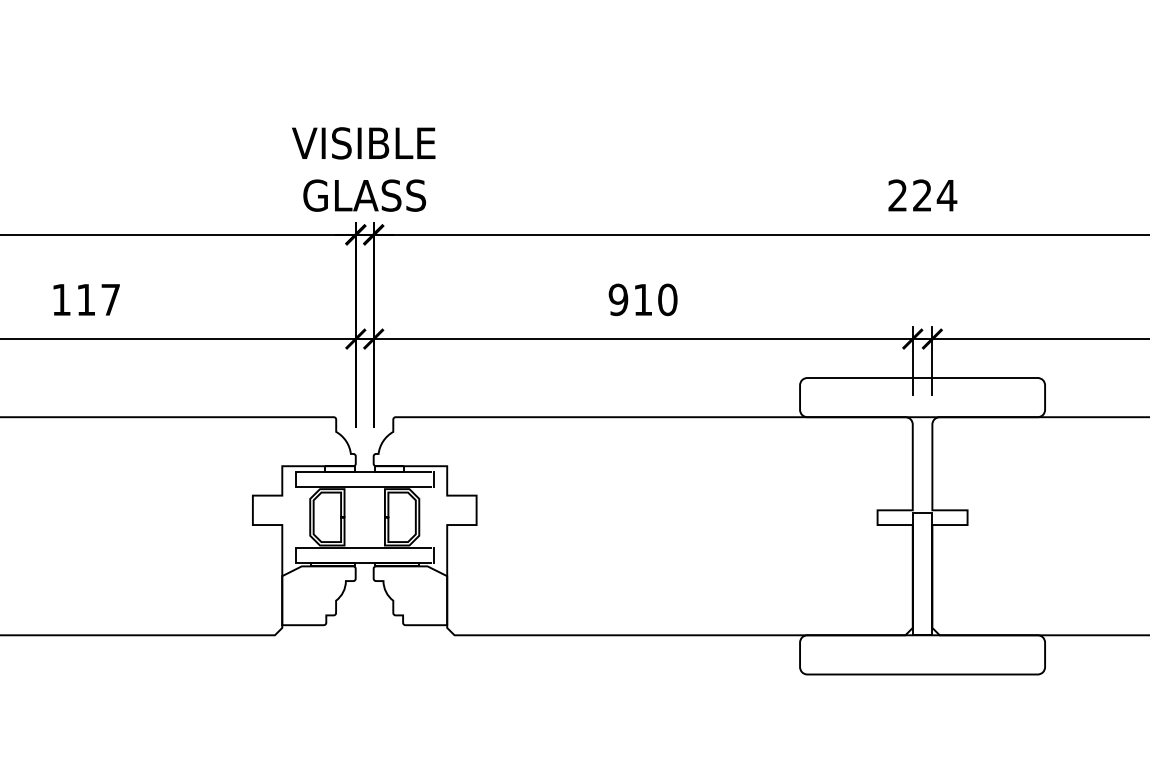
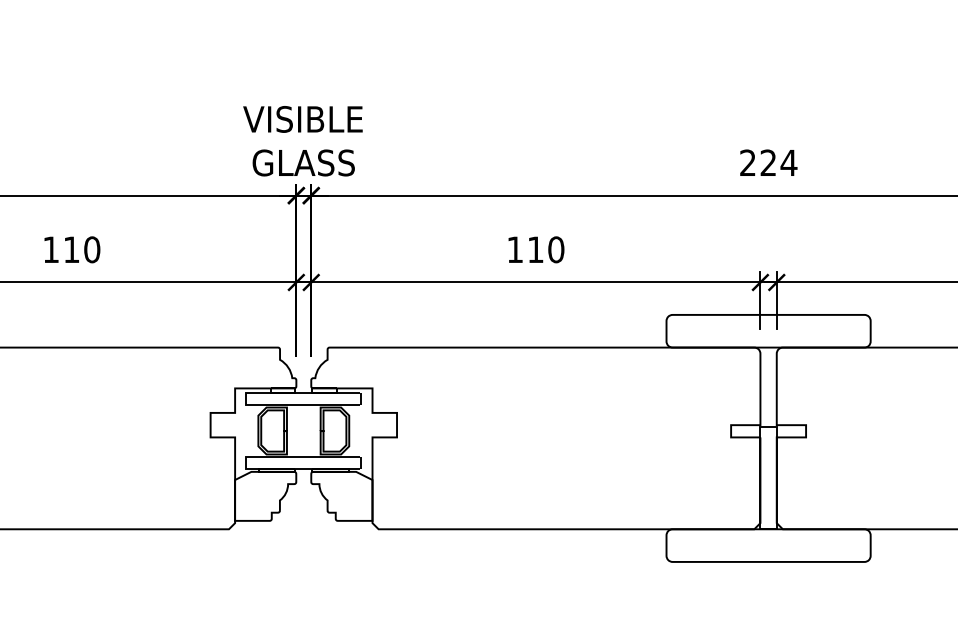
text: (111, 299) -> (92, 249), 117 -> 110
text: (618, 299) -> (515, 249), 910 -> 110

